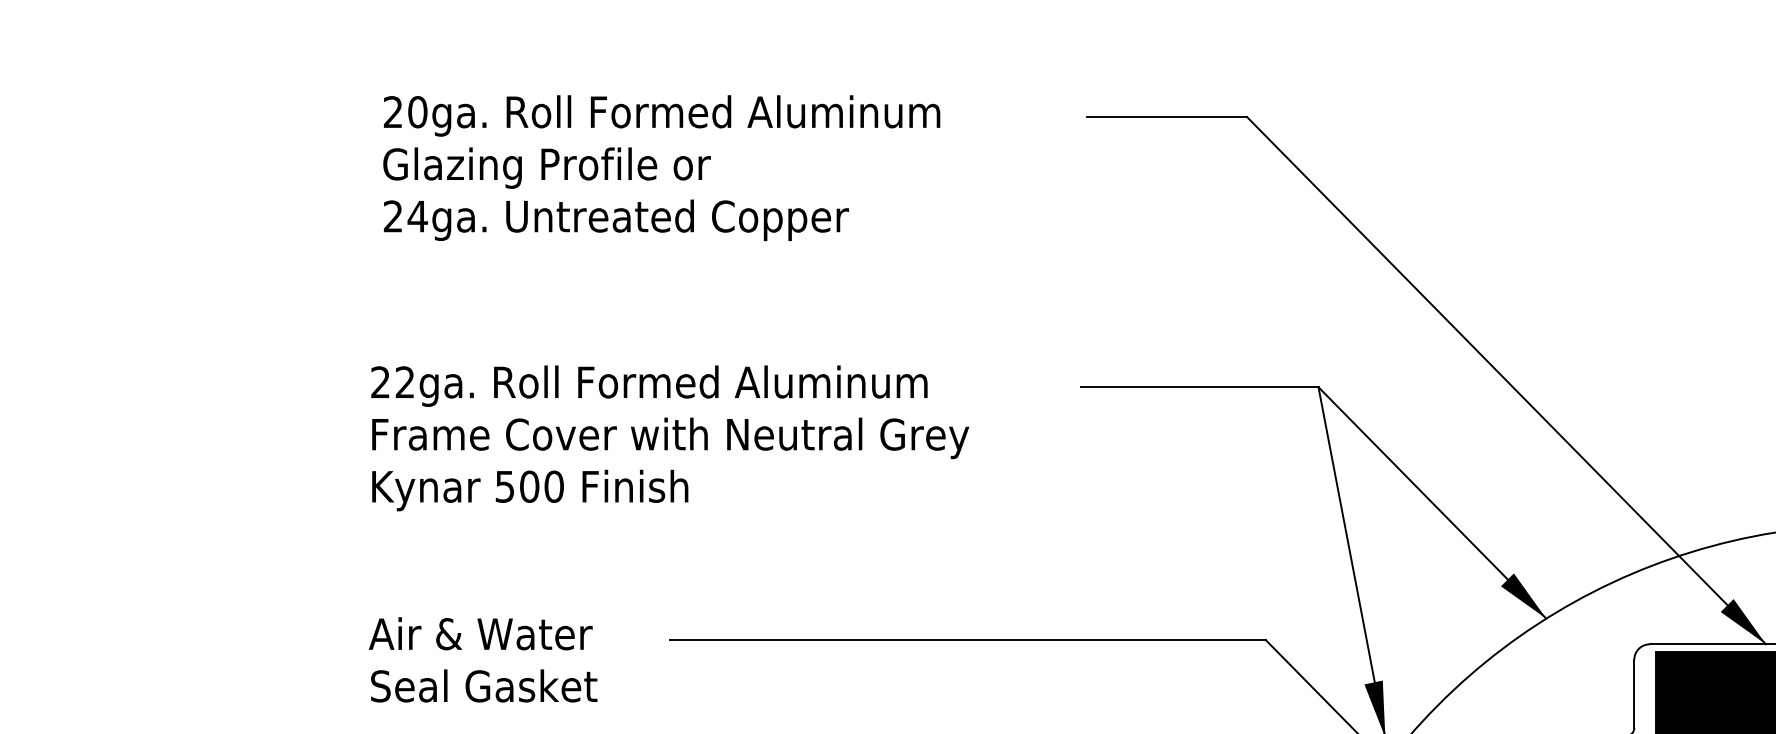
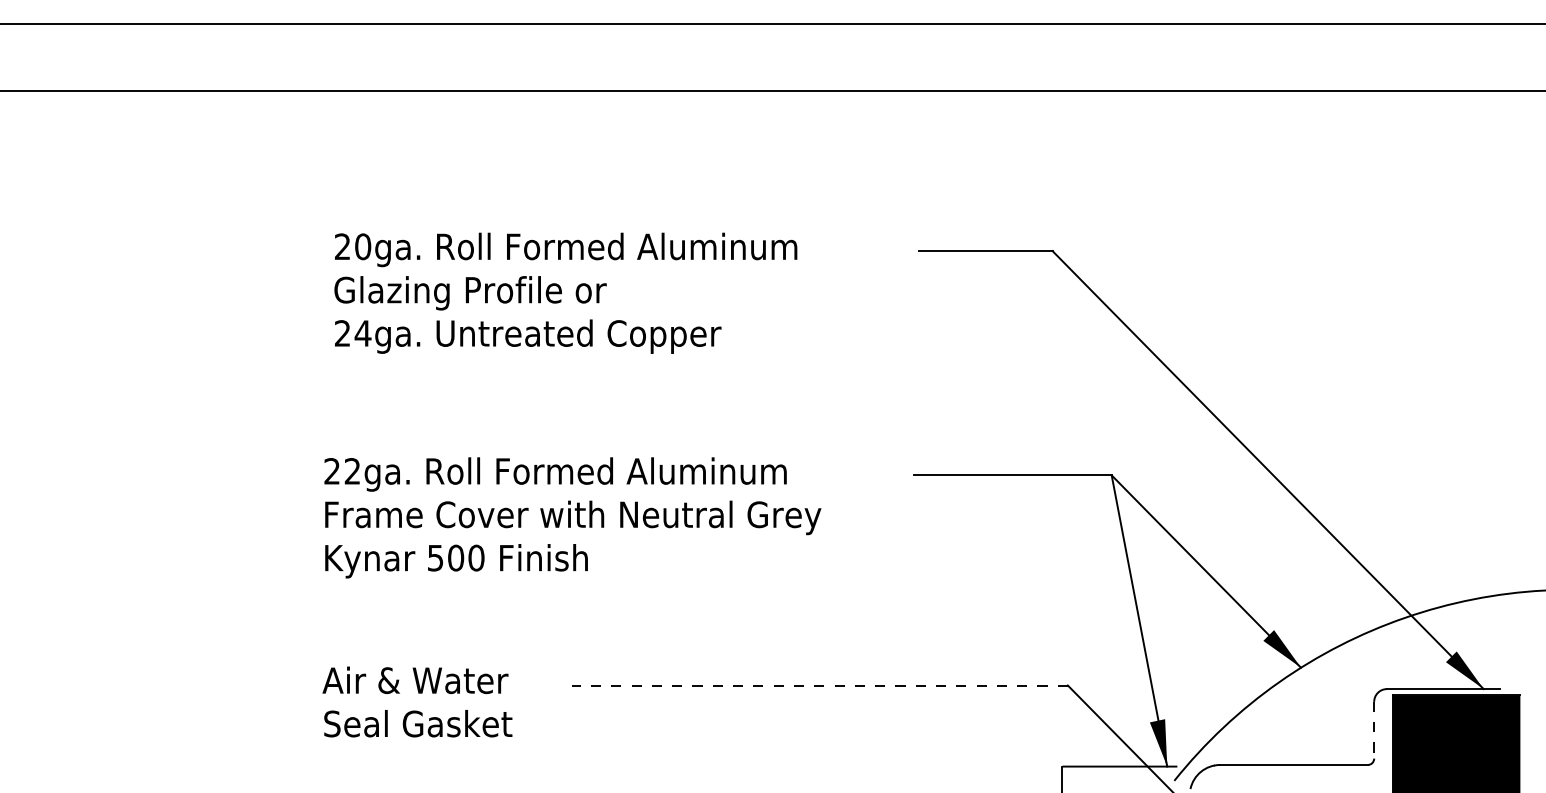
line: (968, 640) -> (820, 685), solid -> dashed
line: (1634, 694) -> (1374, 730), solid -> dashed

